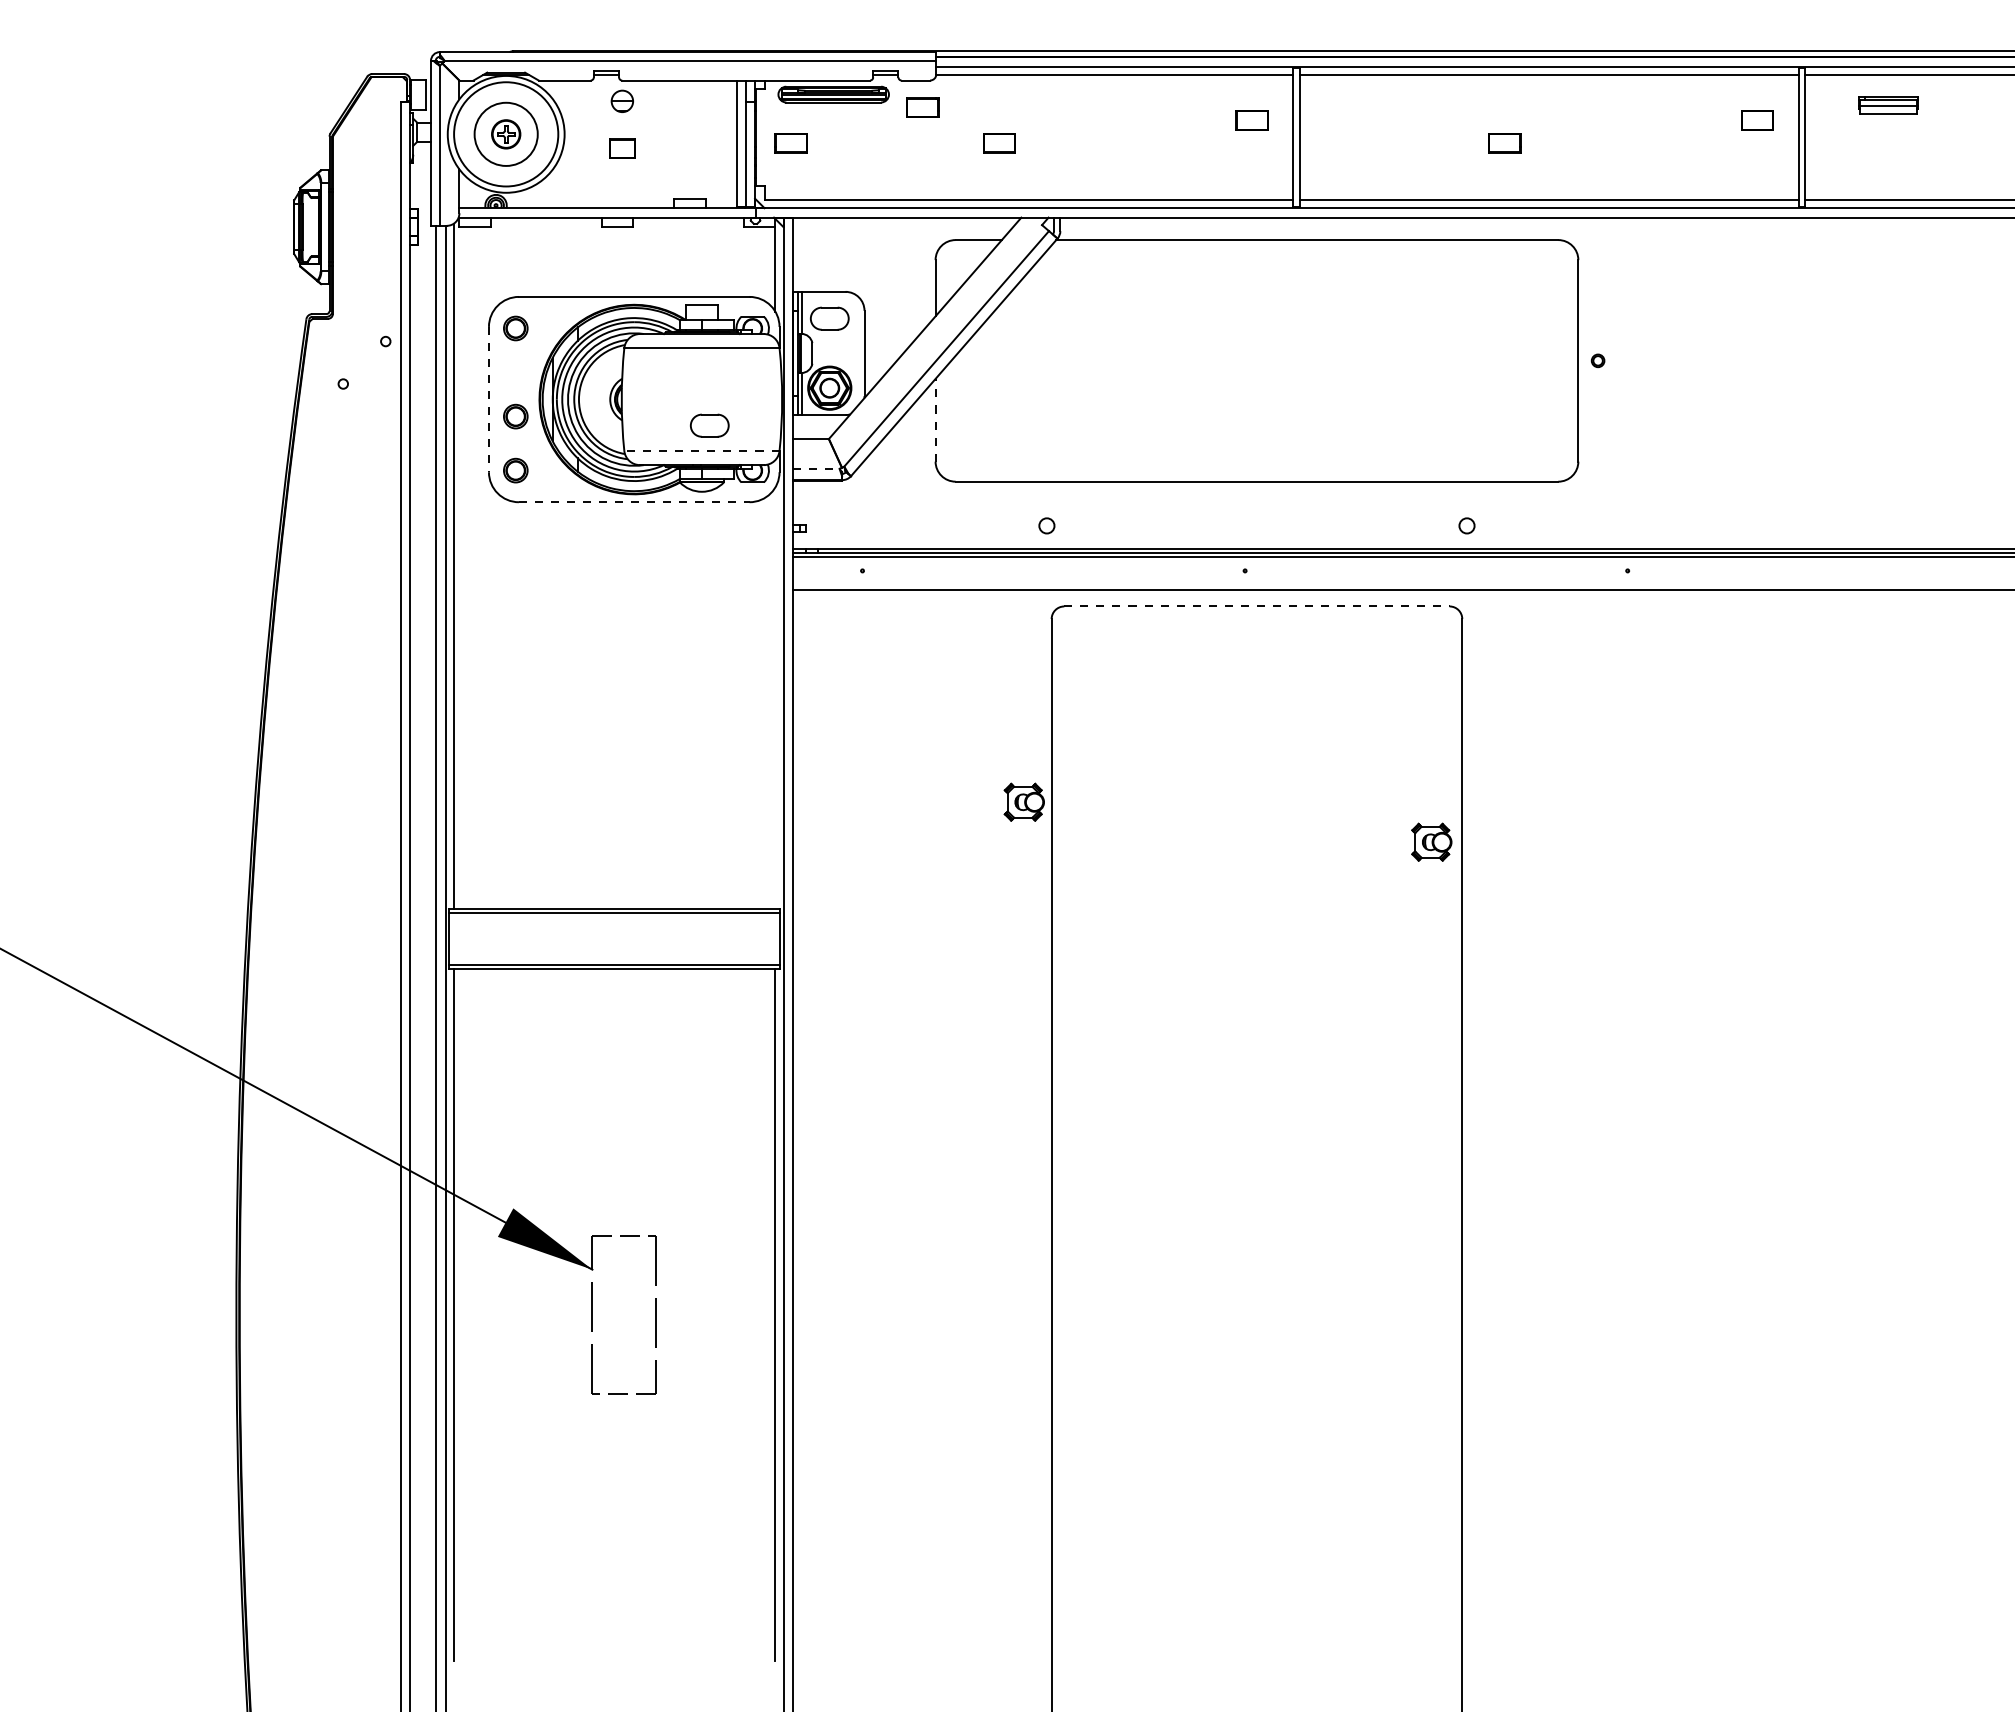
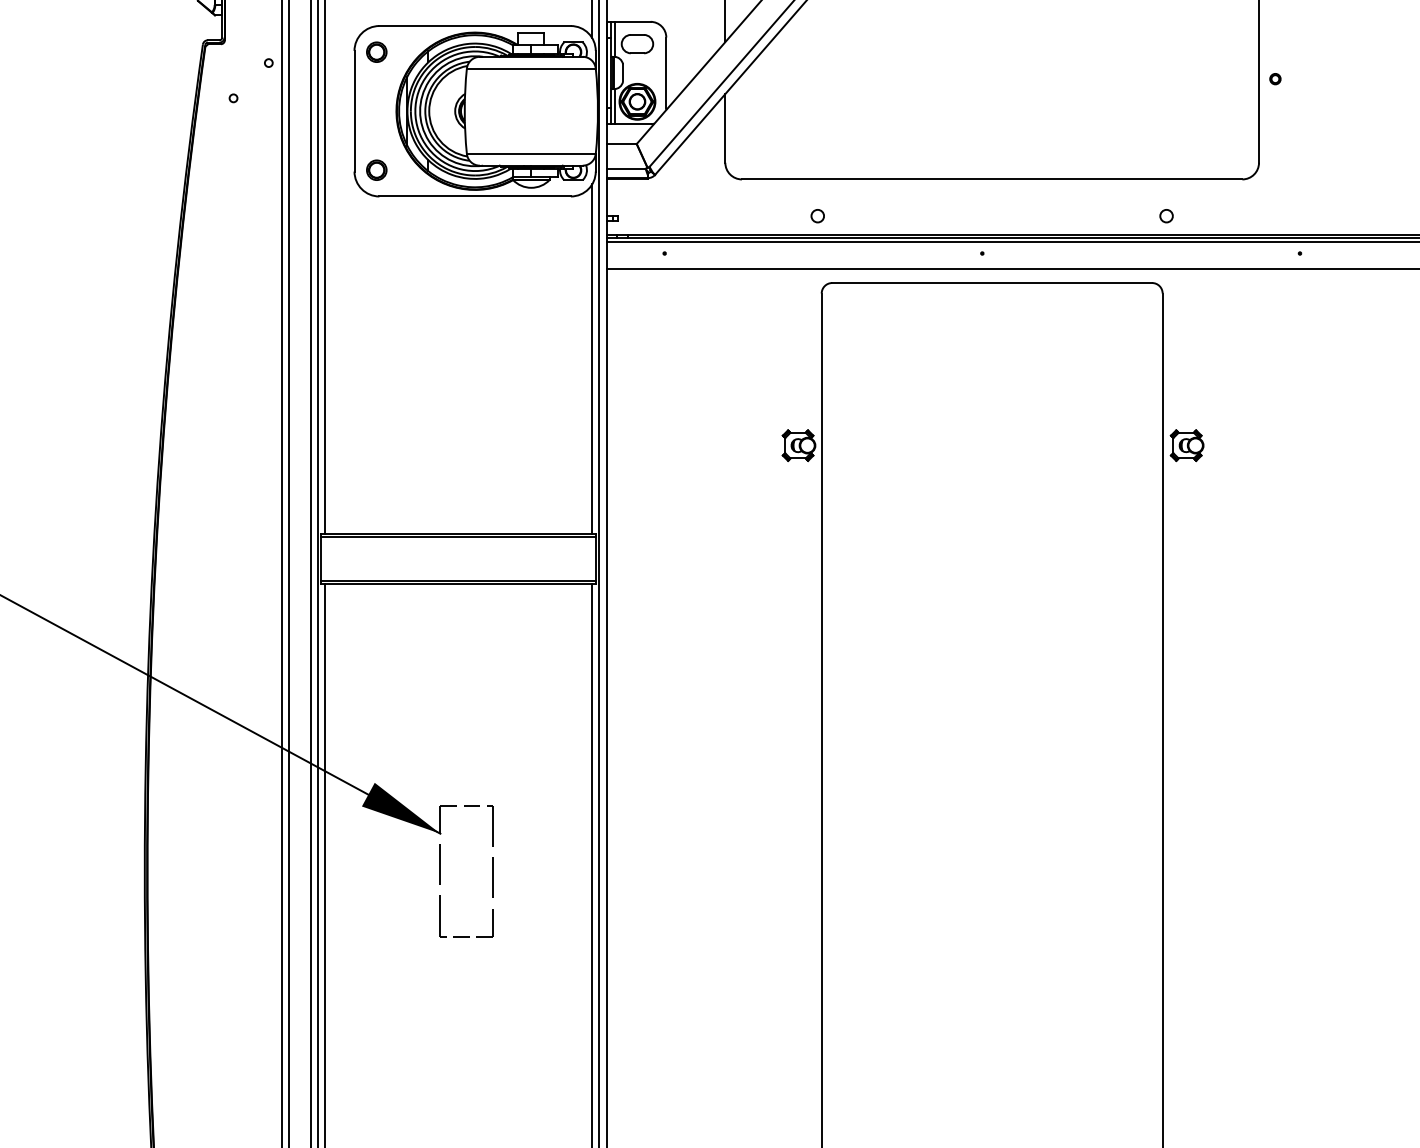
line: (488, 399) -> (354, 111), dashed -> solid
part: (515, 416) -> (376, 125), removed
line: (935, 419) -> (725, 127), dashed -> solid
part: (709, 425) -> (537, 132), removed
line: (701, 450) -> (530, 153), dashed -> solid
line: (816, 468) -> (626, 168), dashed -> solid
line: (634, 502) -> (475, 196), dashed -> solid
line: (1256, 606) -> (991, 283), dashed -> solid
line: (775, 697) -> (592, 358), added
part: (1431, 841) -> (1186, 444), moved

